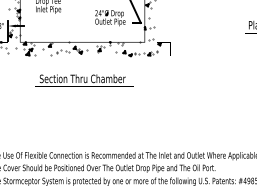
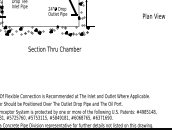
text: (82, 77) -> (54, 48), moved

